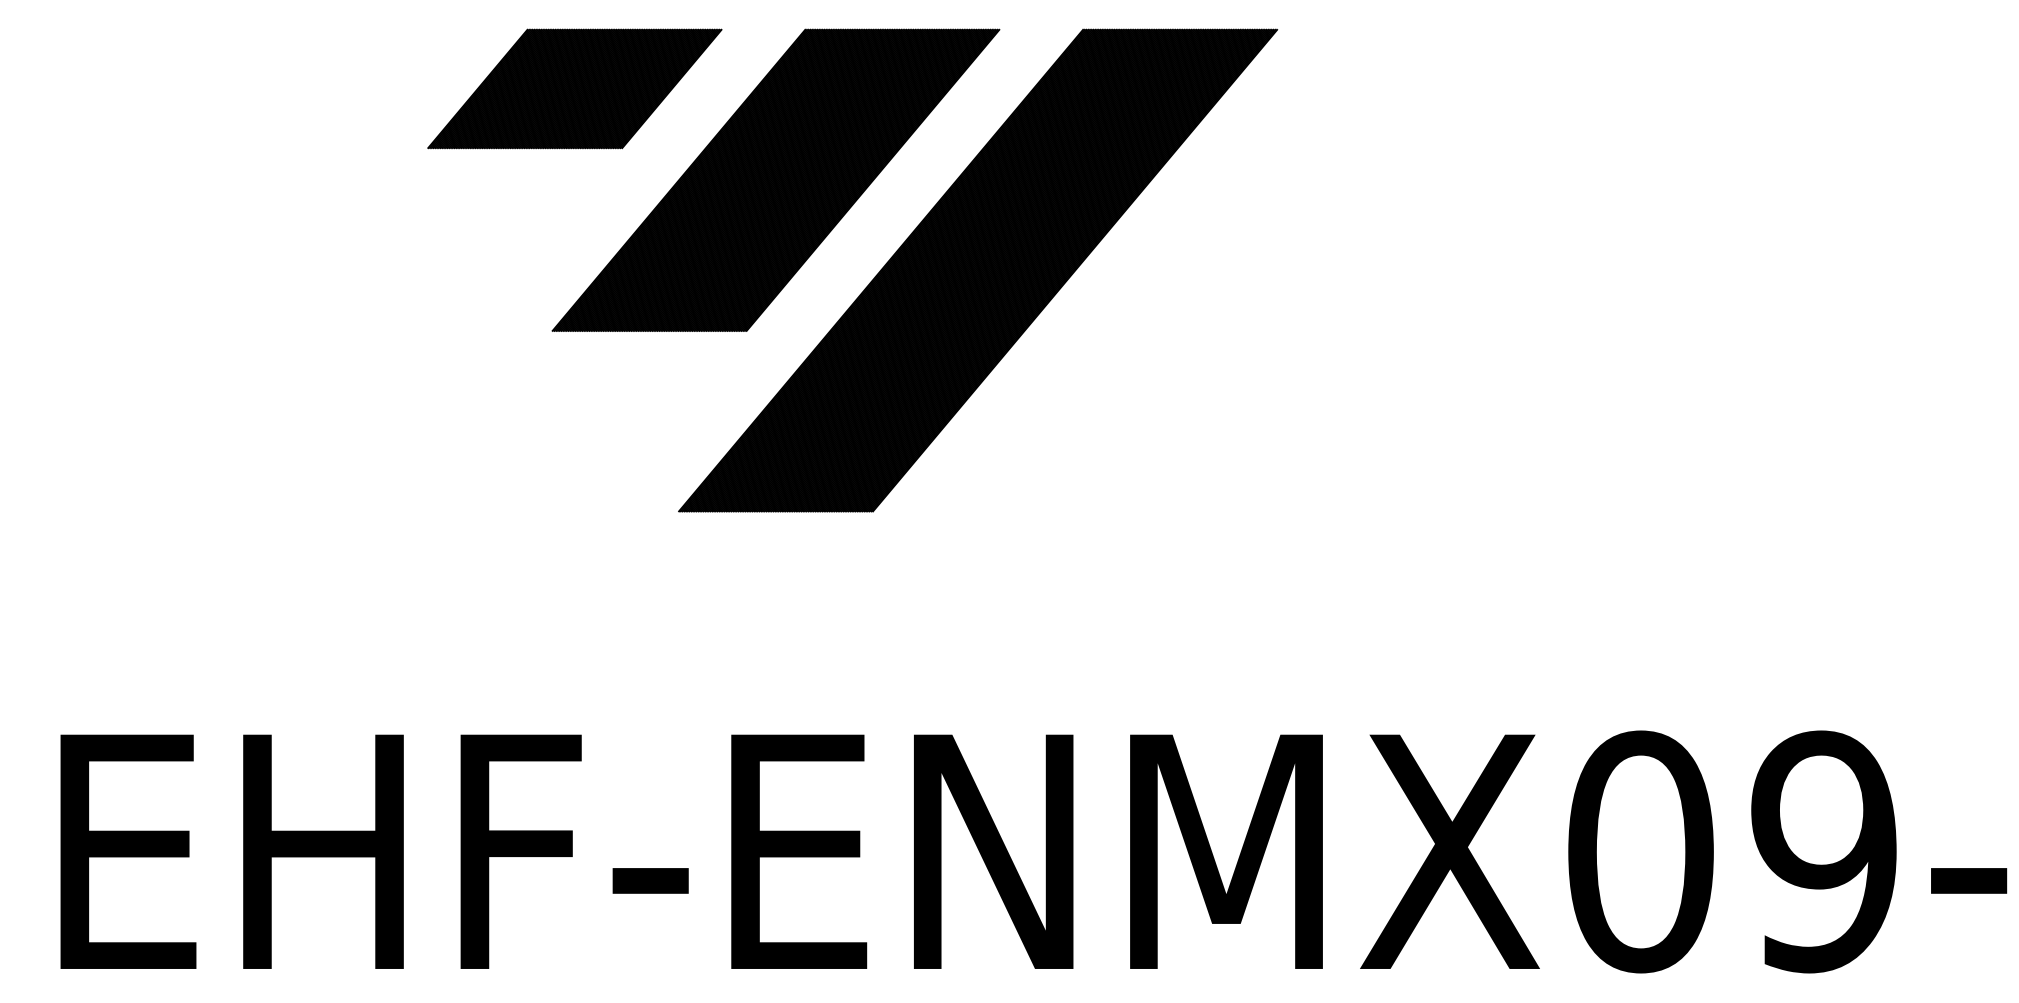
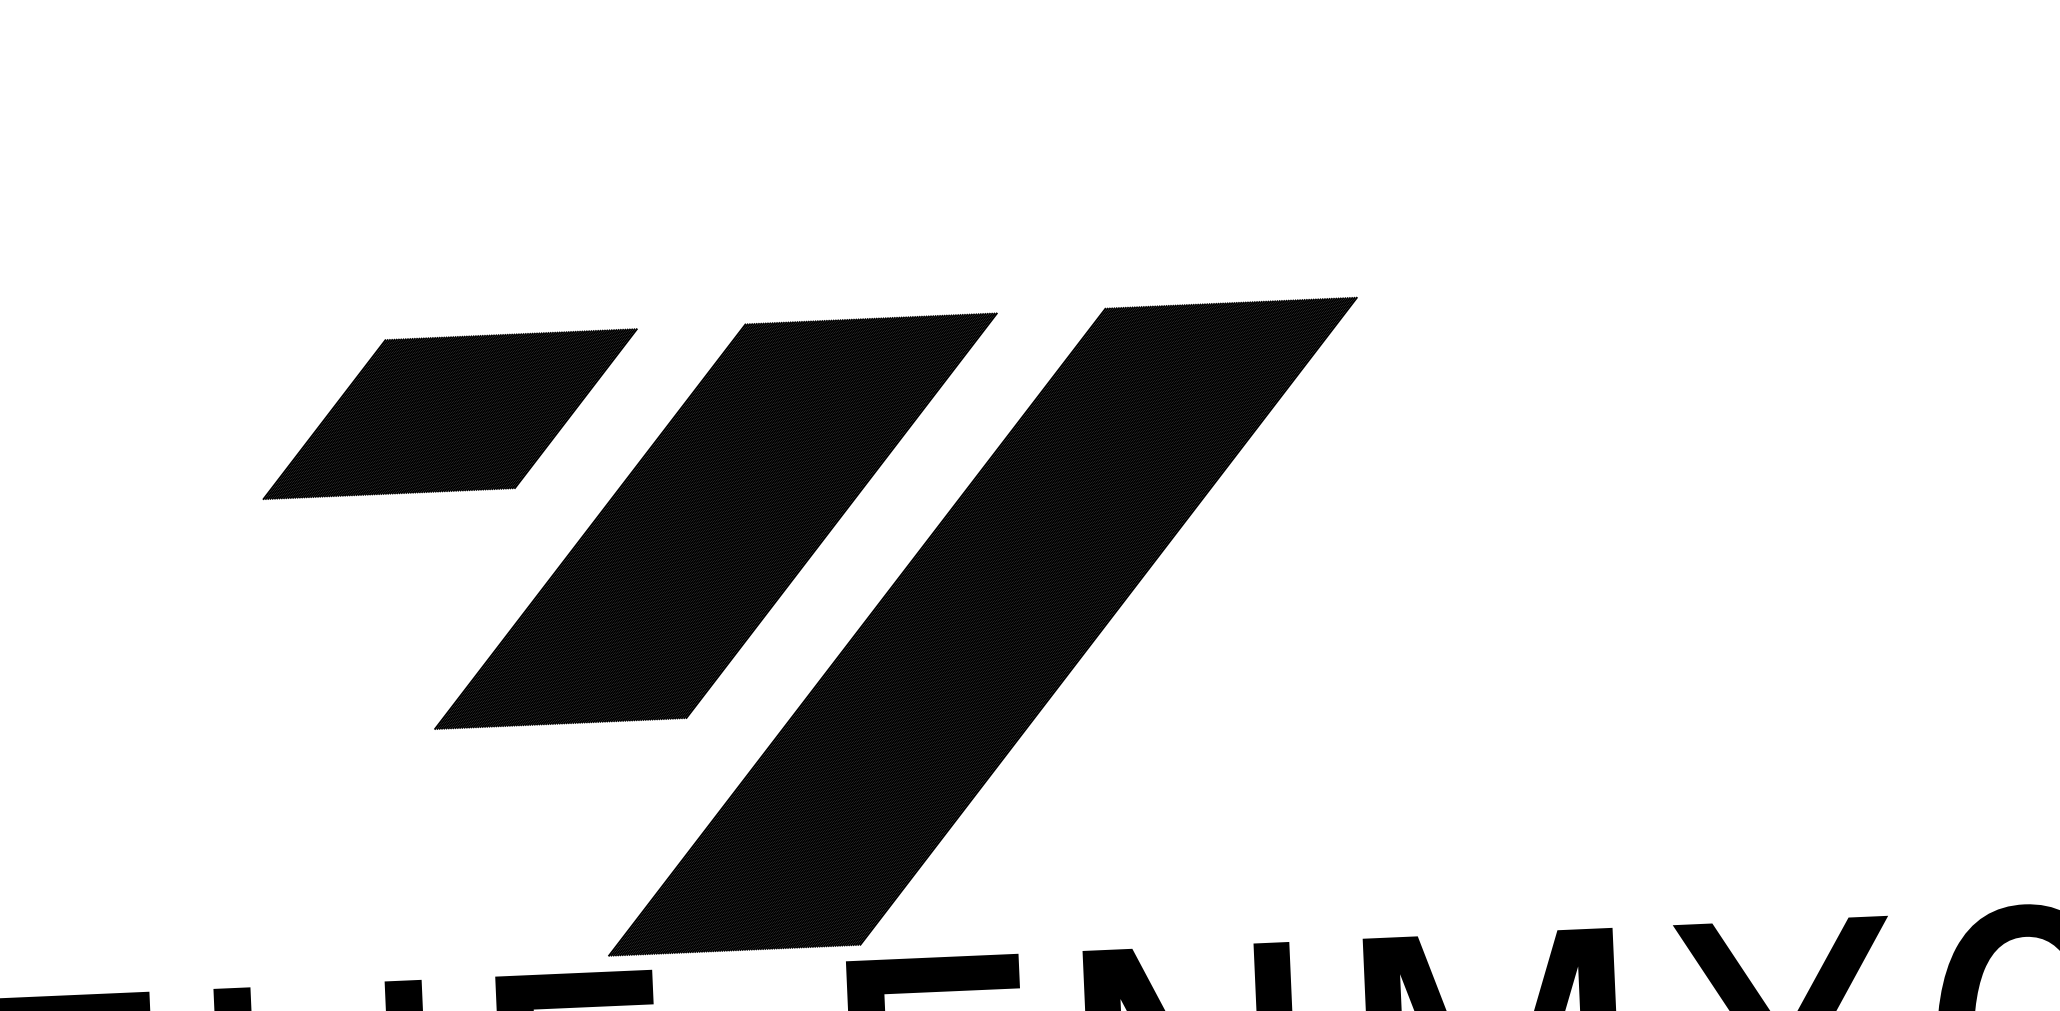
part: (869, 282) -> (842, 648), moved

